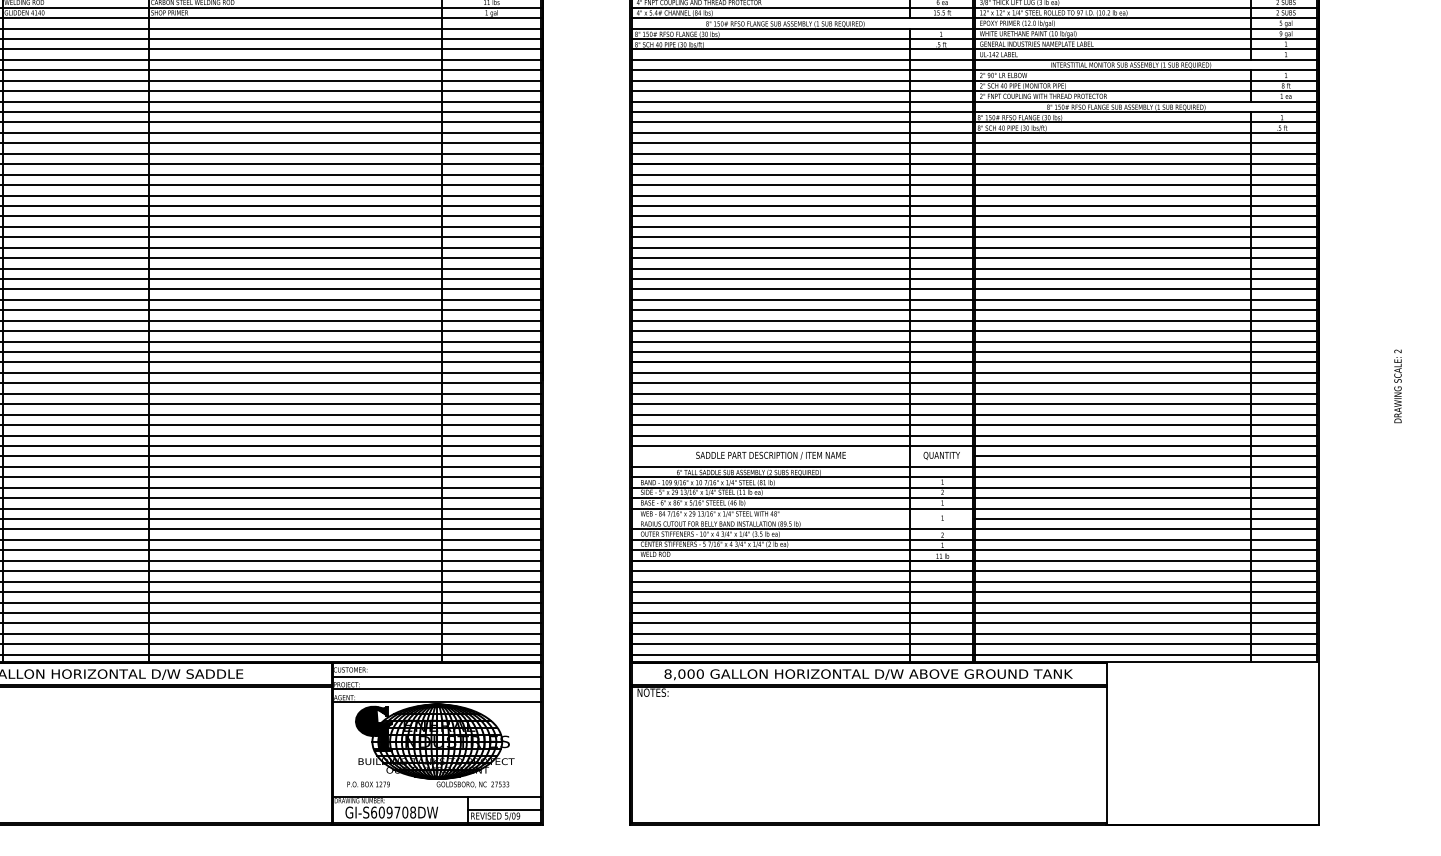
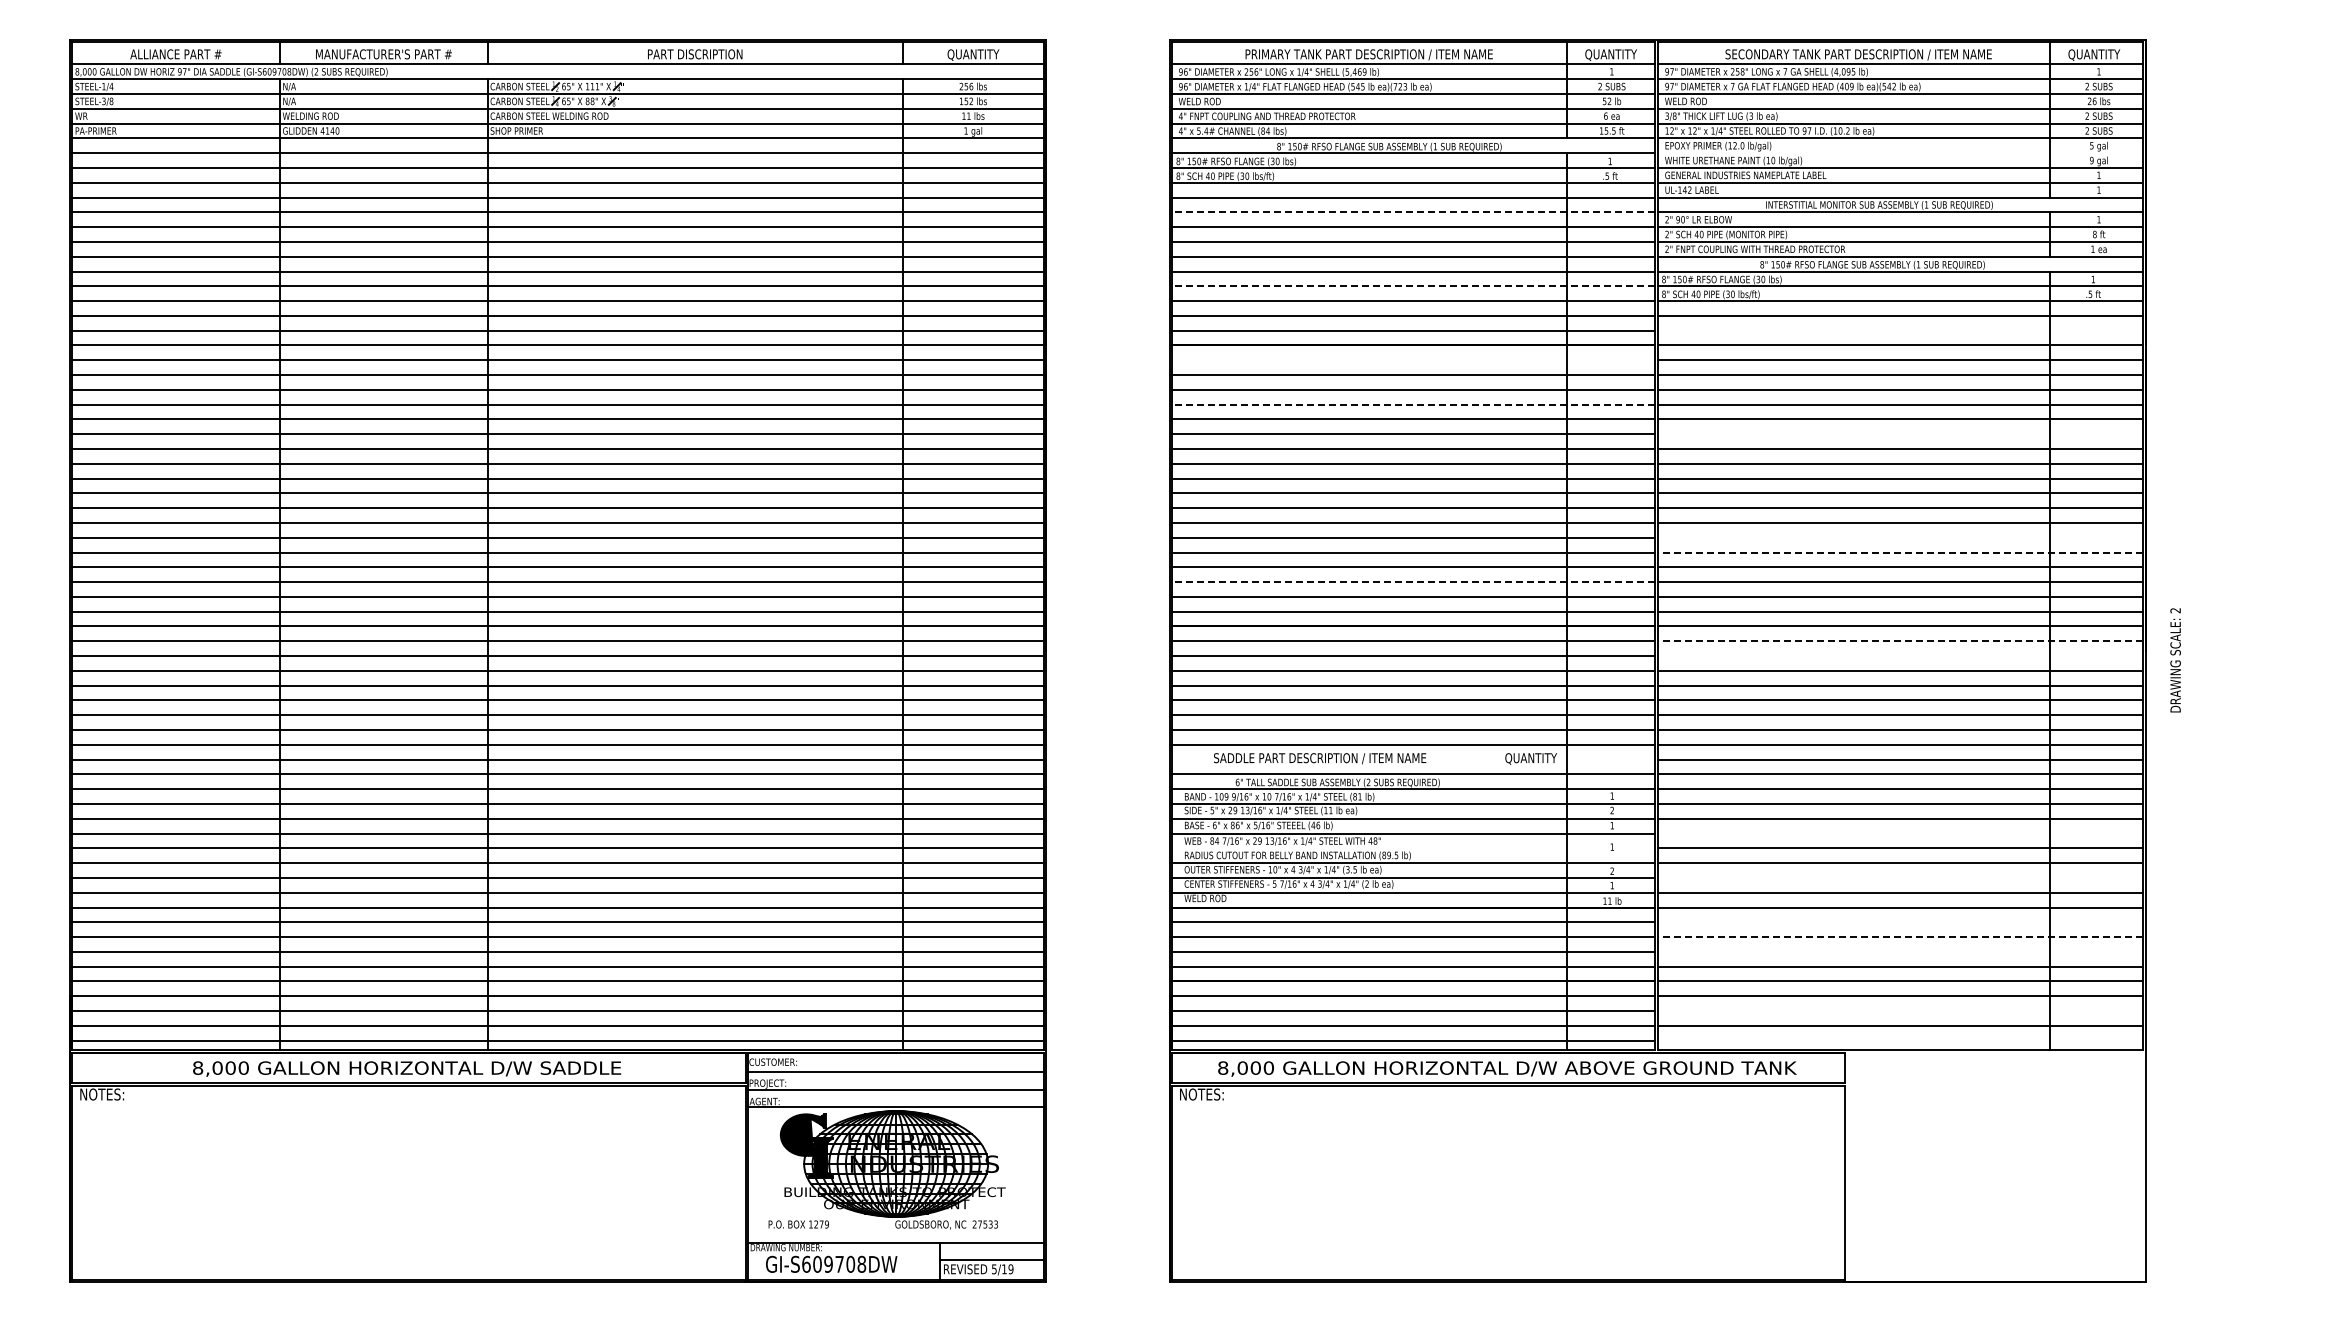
line: (1145, 28) -> (1900, 153), removed
line: (802, 70) -> (1413, 212), solid -> dashed
line: (802, 122) -> (1413, 286), solid -> dashed
line: (1145, 153) -> (1900, 330), removed
line: (802, 174) -> (1413, 360), removed
line: (802, 205) -> (1413, 404), solid -> dashed
line: (1145, 227) -> (1900, 434), removed
line: (1145, 299) -> (1900, 537), removed
line: (1145, 310) -> (1900, 552), solid -> dashed
line: (802, 331) -> (1413, 582), solid -> dashed
line: (1145, 373) -> (1900, 641), solid -> dashed
line: (1145, 383) -> (1900, 656), removed
text: (1397, 386) -> (2175, 660), moved
text: (771, 455) -> (1320, 758), moved
text: (941, 455) -> (1530, 758), moved
line: (1145, 508) -> (1900, 833), removed
line: (1145, 539) -> (1900, 877), removed
line: (1145, 571) -> (1900, 922), removed
line: (1145, 581) -> (1900, 937), solid -> dashed
line: (1145, 591) -> (1900, 951), removed
line: (1145, 634) -> (1900, 1011), removed
line: (1145, 654) -> (1900, 1040), removed
text: (513, 816) -> (1003, 1269), 5/09 -> 5/19

